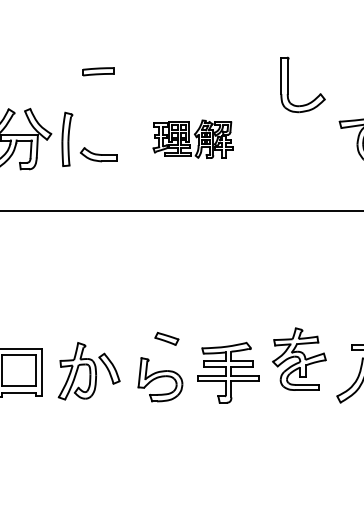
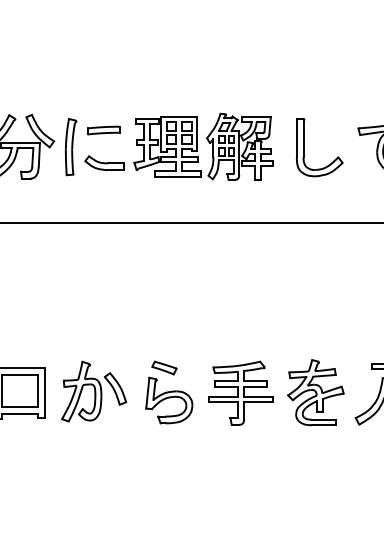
part: (98, 71) -> (103, 130), moved
part: (288, 84) -> (304, 147), moved
part: (192, 139) -> (203, 147), size x1.67
part: (166, 338) -> (164, 367), moved
part: (299, 358) -> (315, 391), moved

